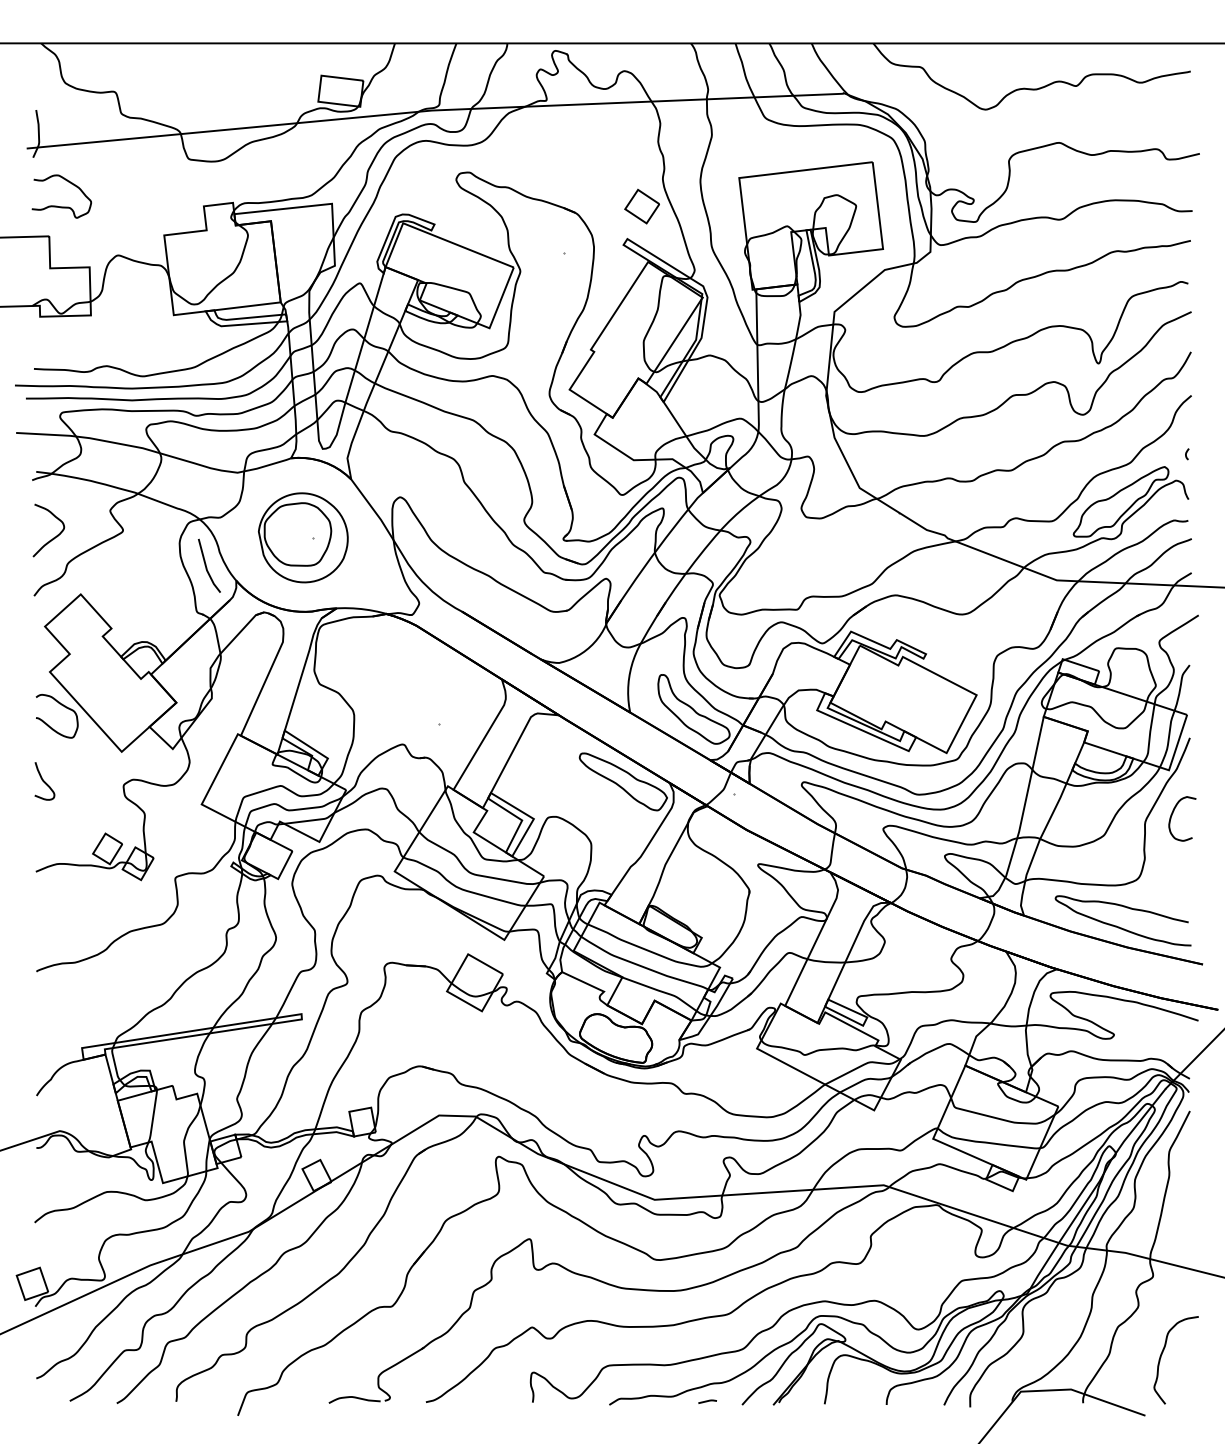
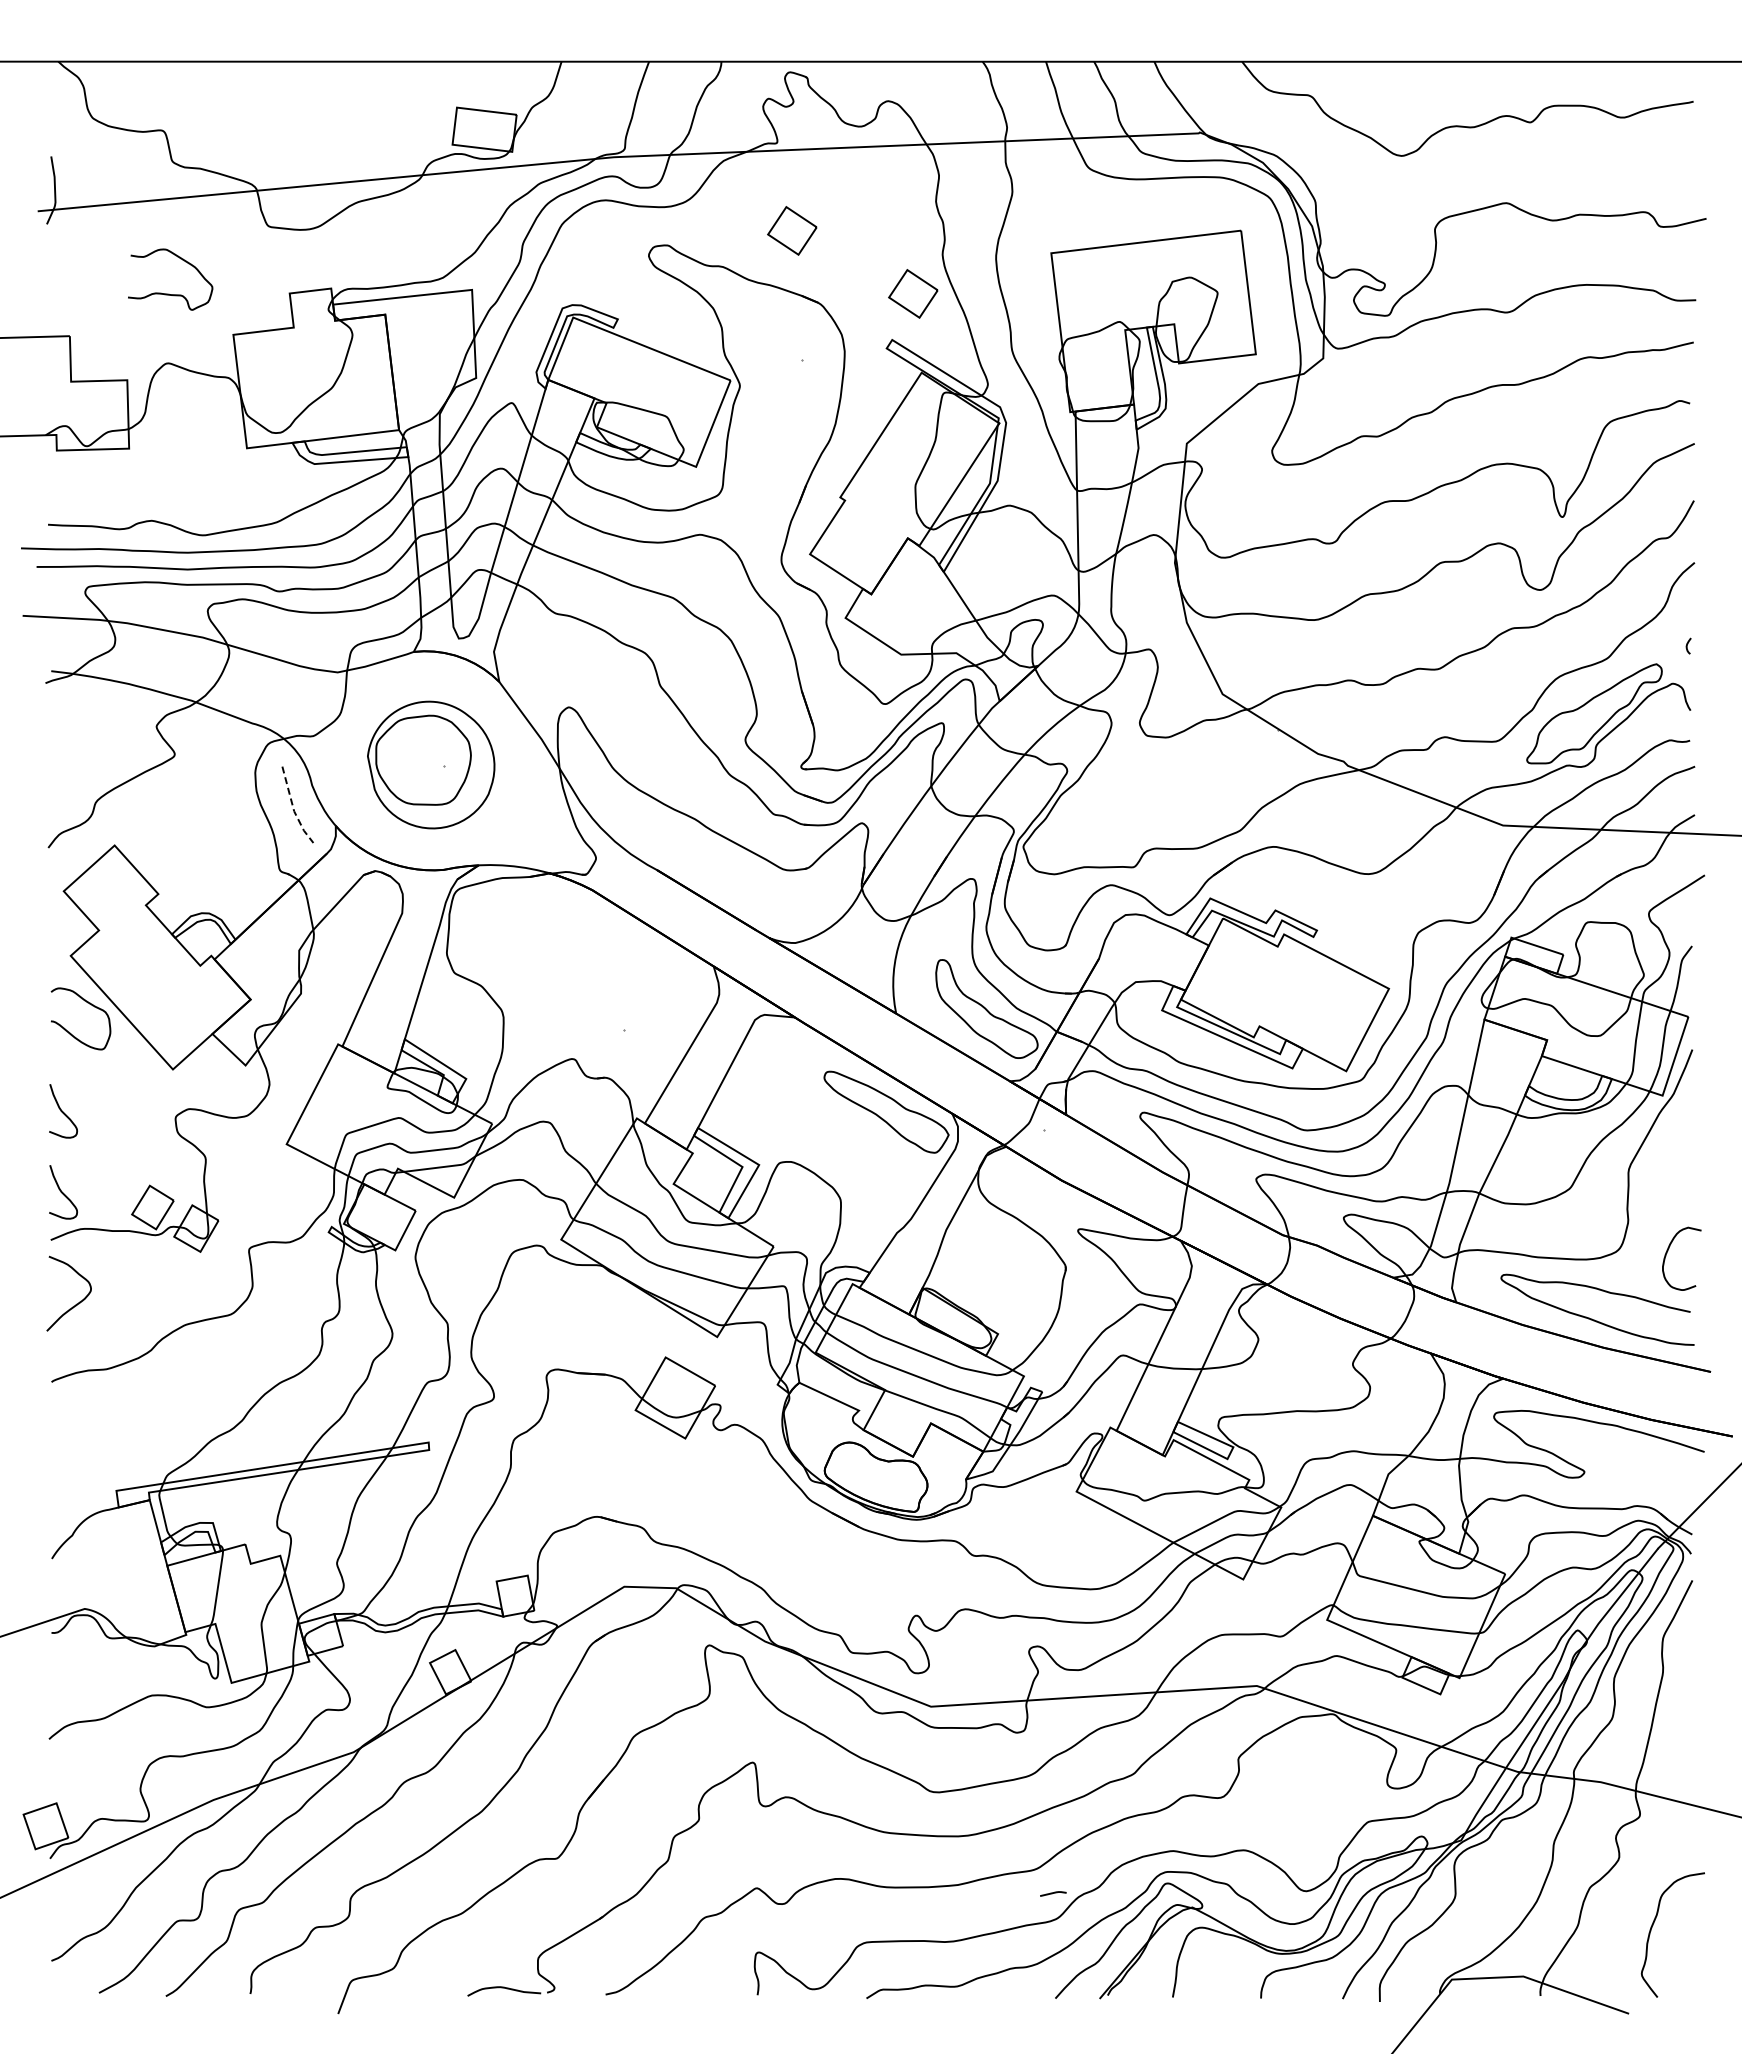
part: (557, 162) -> (792, 230), added
curve: (60, 206) -> (169, 293), moved
curve: (53, 537) -> (76, 1303), moved
line: (206, 568) -> (293, 808), solid -> dashed
curve: (1173, 813) -> (1668, 1251), moved
curve: (44, 838) -> (63, 1192), added
line: (707, 1401) -> (1053, 1893), moved

